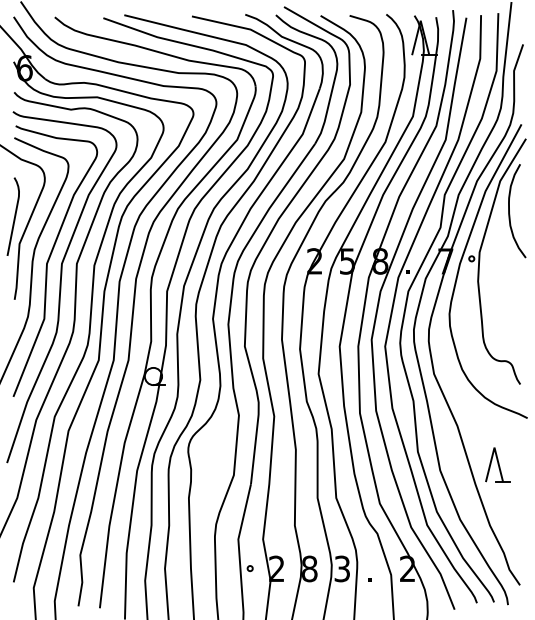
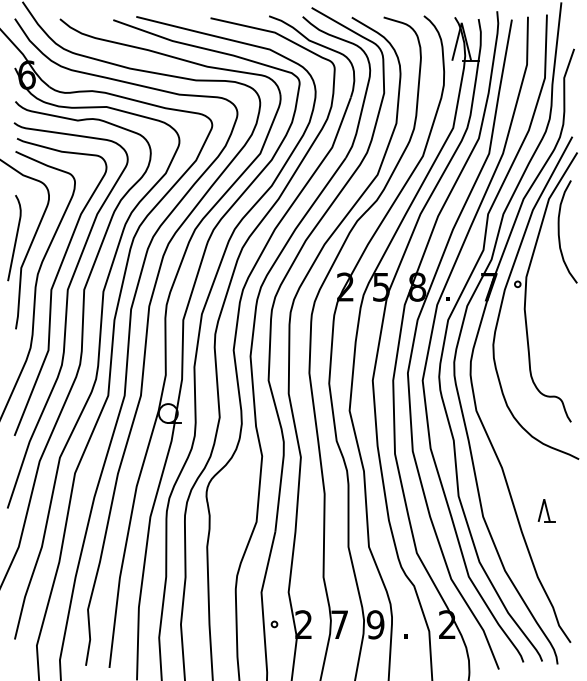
part: (497, 464) -> (546, 510), size x0.6
text: (309, 568) -> (339, 624), 8 -> 7
text: (342, 568) -> (375, 624), 3 -> 9

